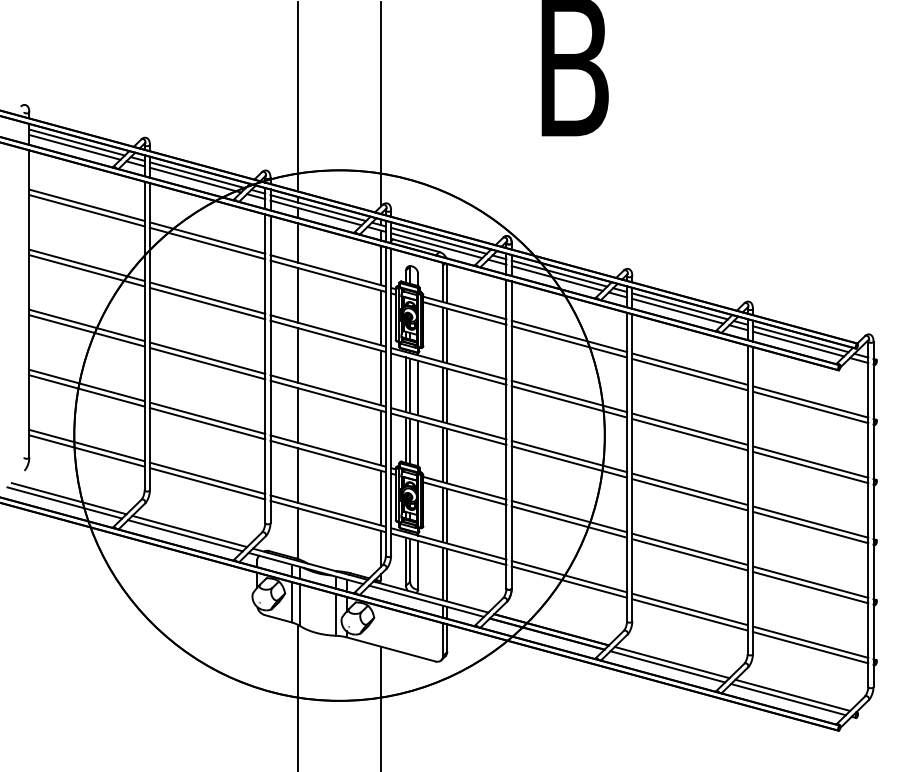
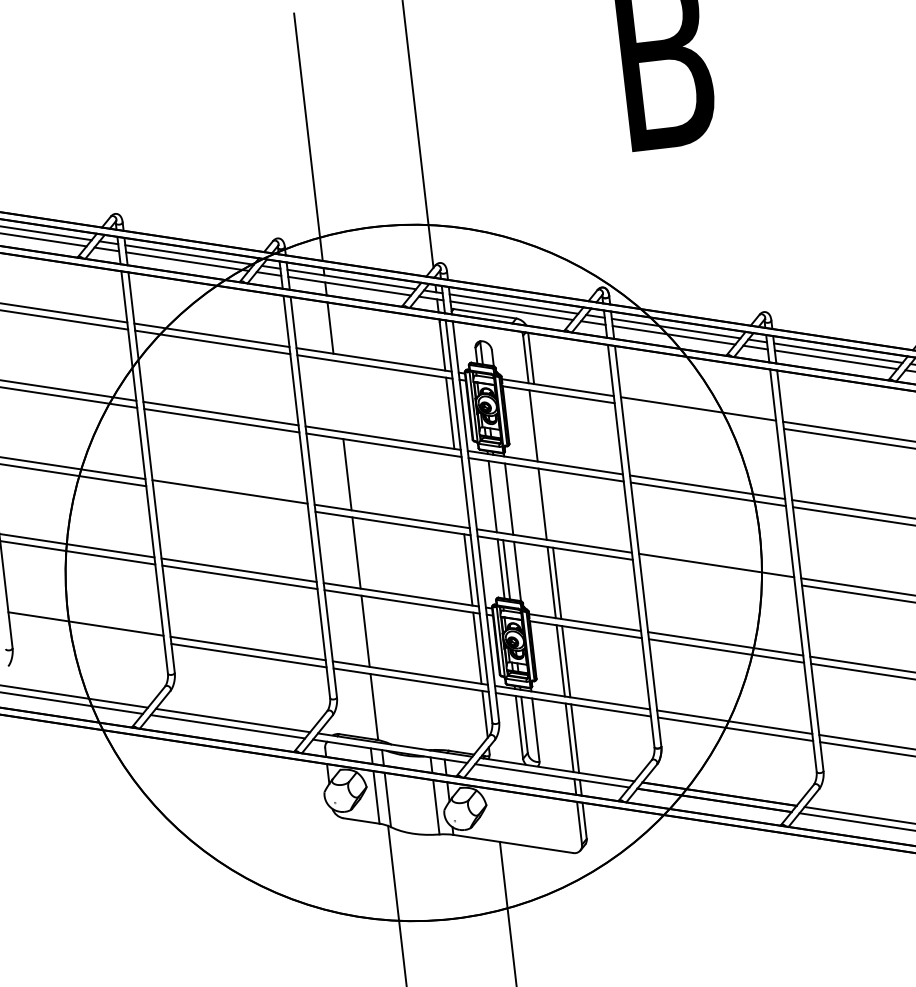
line: (297, 295) -> (337, 396), removed
line: (447, 335) -> (539, 426), removed
line: (569, 341) -> (699, 415), removed
line: (207, 363) -> (230, 498), removed
line: (381, 377) -> (459, 490), removed
line: (410, 385) -> (498, 496), removed
line: (447, 395) -> (548, 504), removed
line: (86, 450) -> (86, 630), removed
line: (569, 461) -> (717, 572), removed

